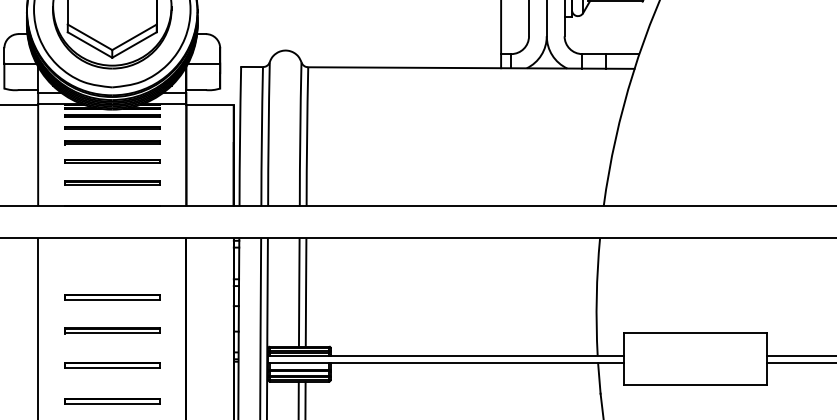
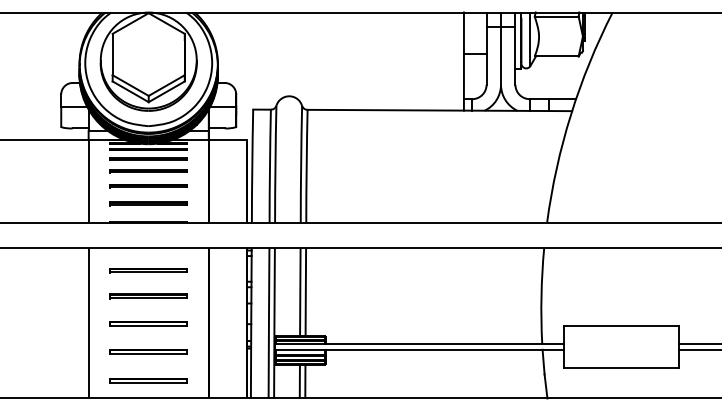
part: (111, 265) -> (148, 270), added

